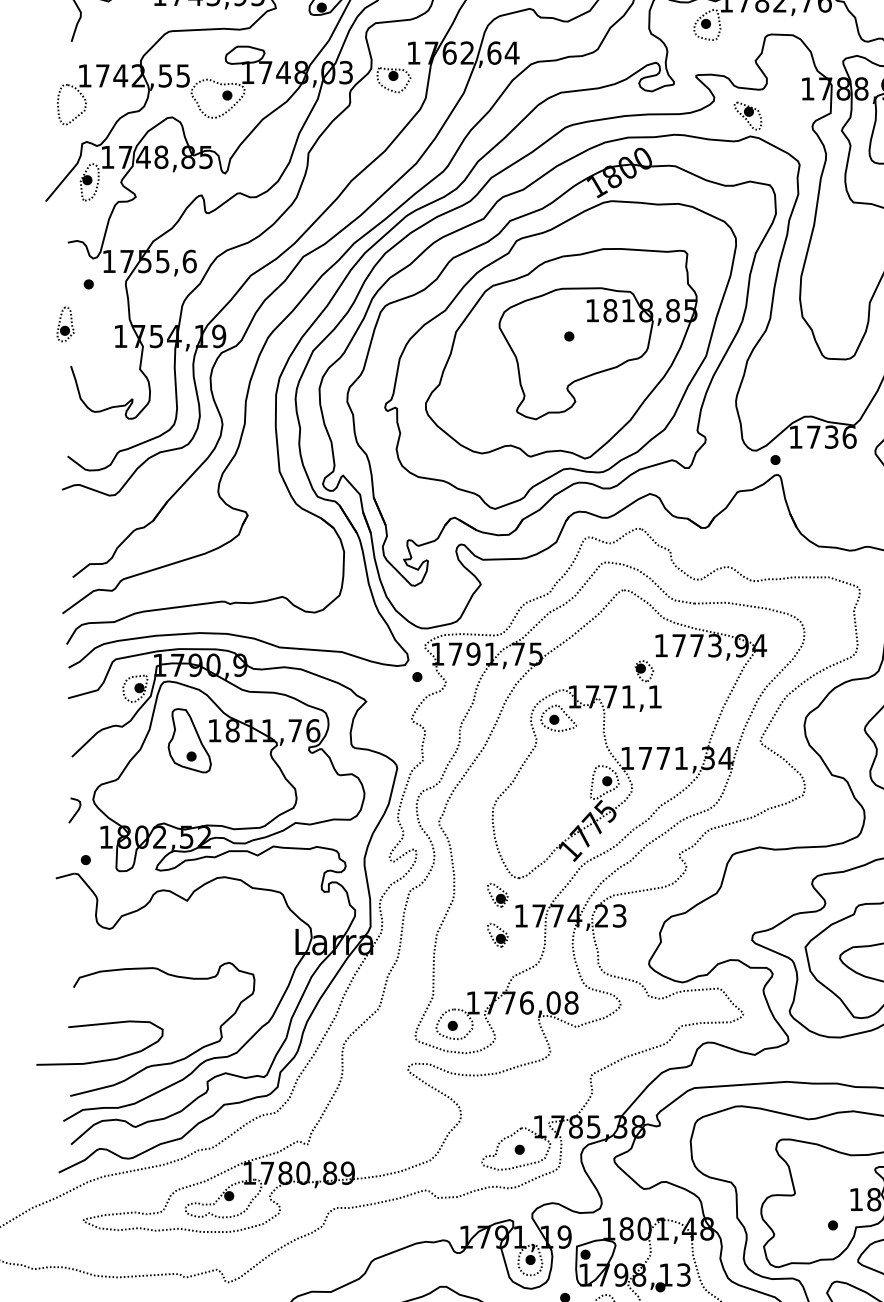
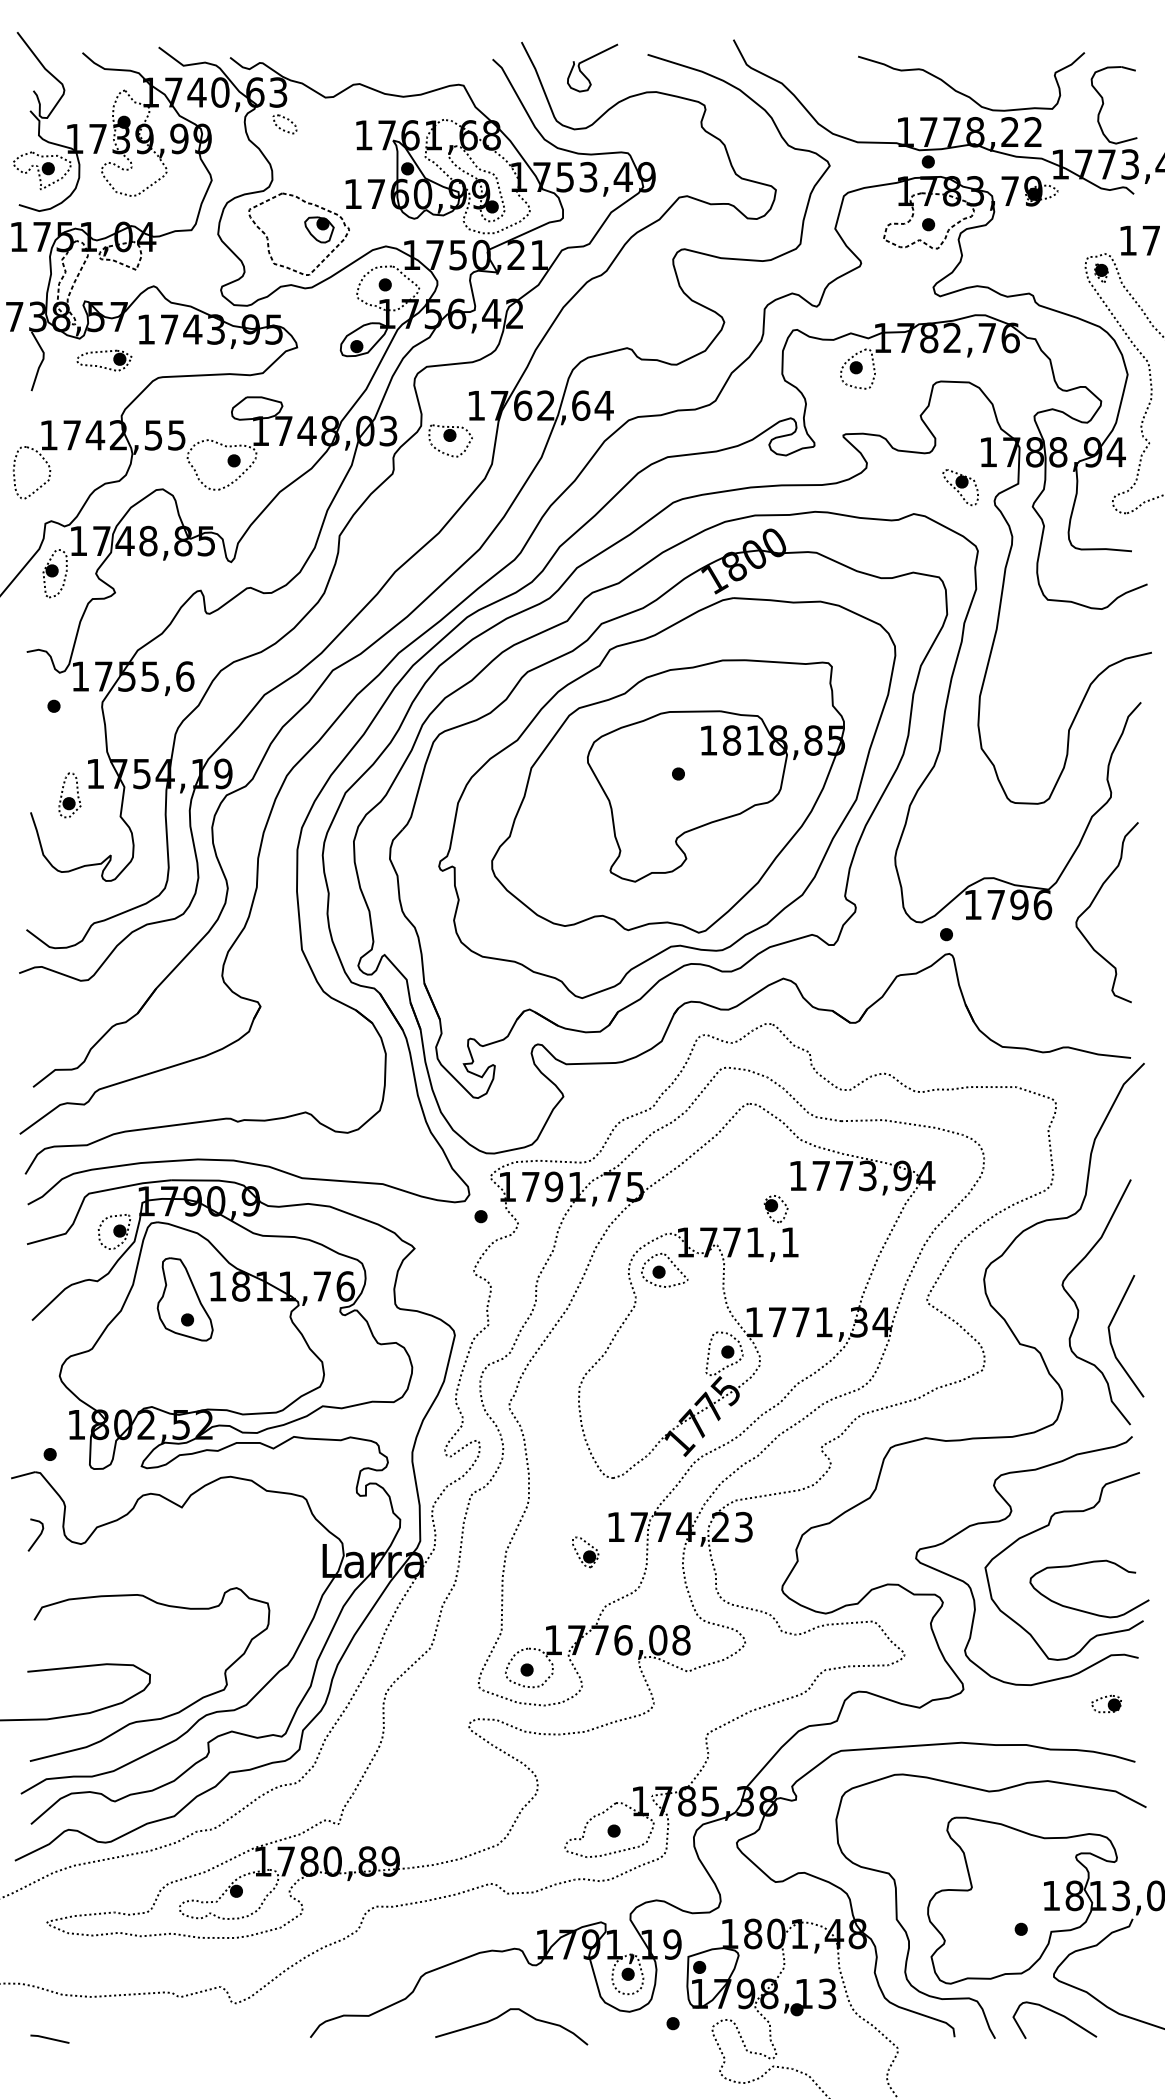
part: (124, 22) -> (100, 365), added
part: (747, 116) -> (960, 487), moved
part: (65, 324) -> (69, 795), moved
text: (831, 436) -> (1019, 904), 1736 -> 1796
curve: (76, 811) -> (37, 1536), moved
part: (497, 895) -> (585, 1500), removed

